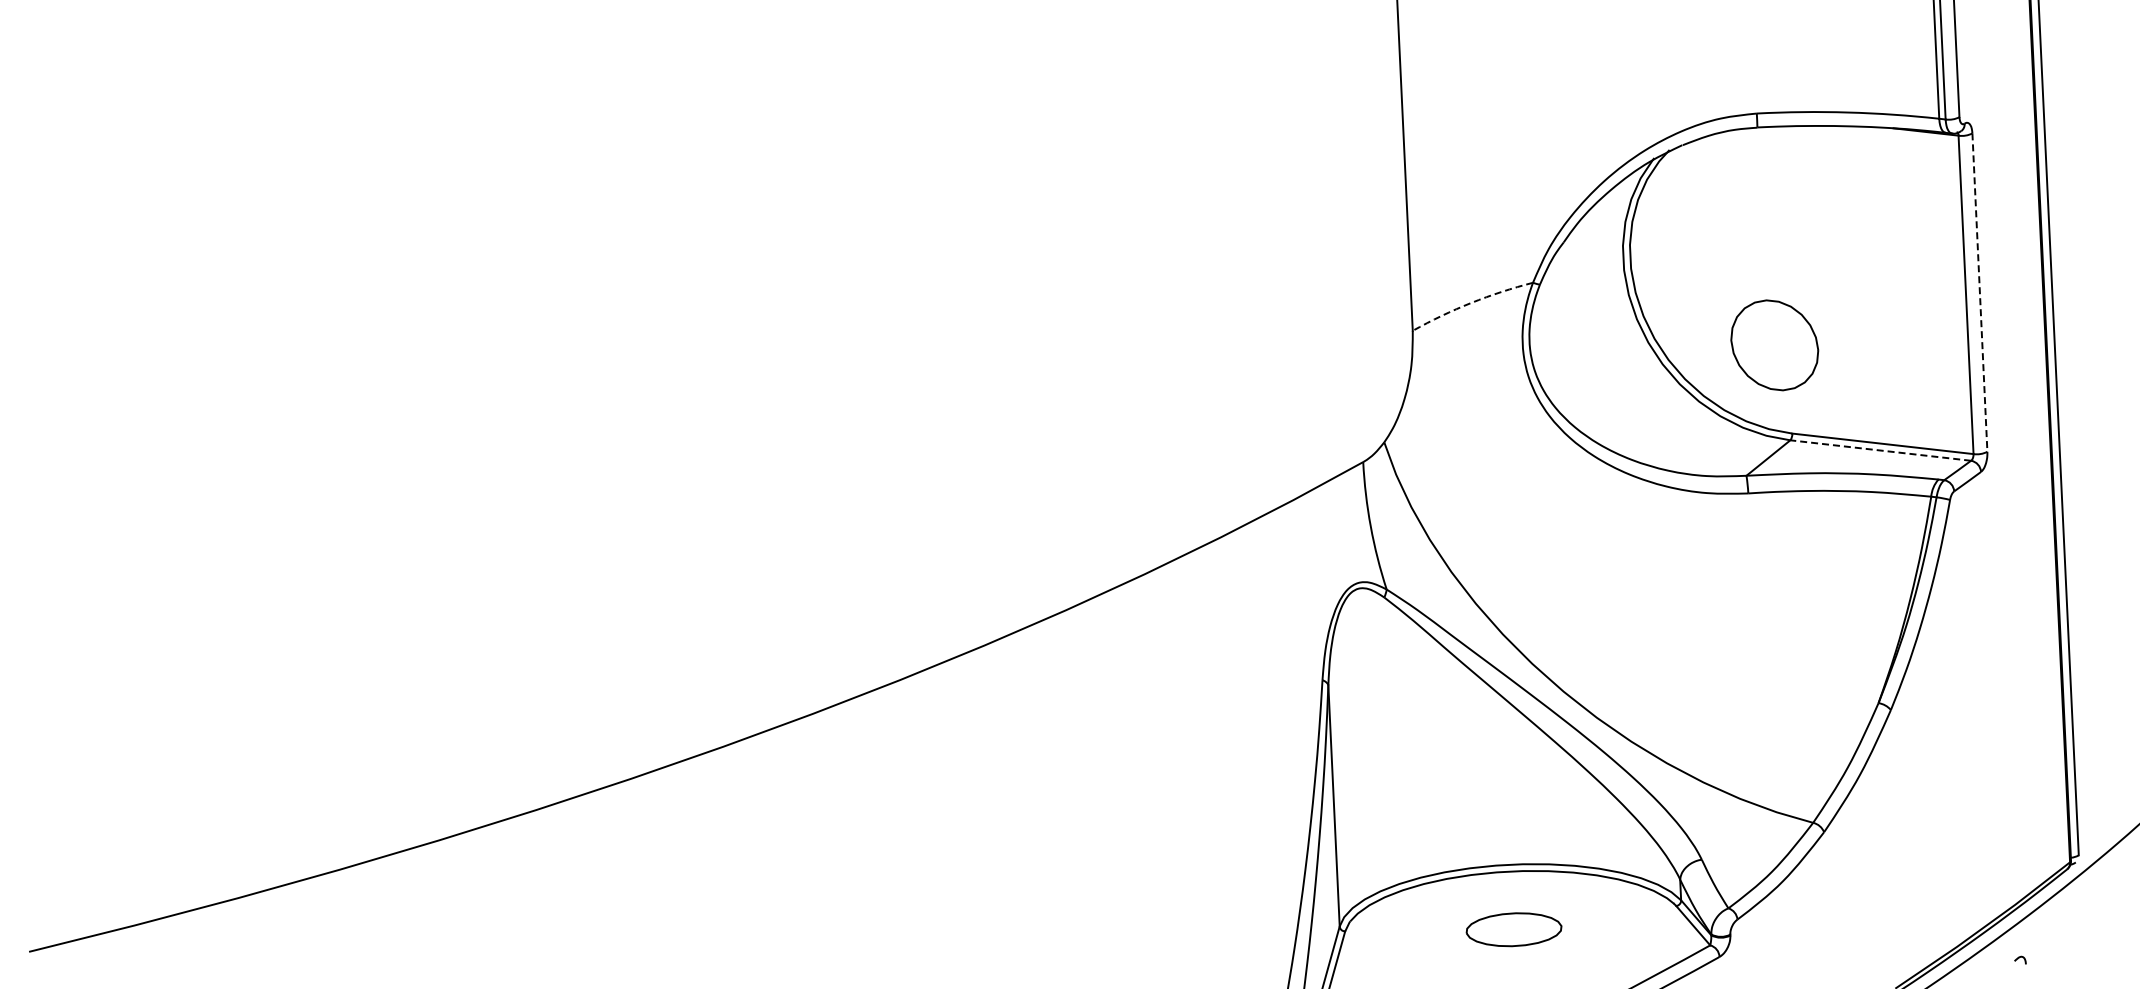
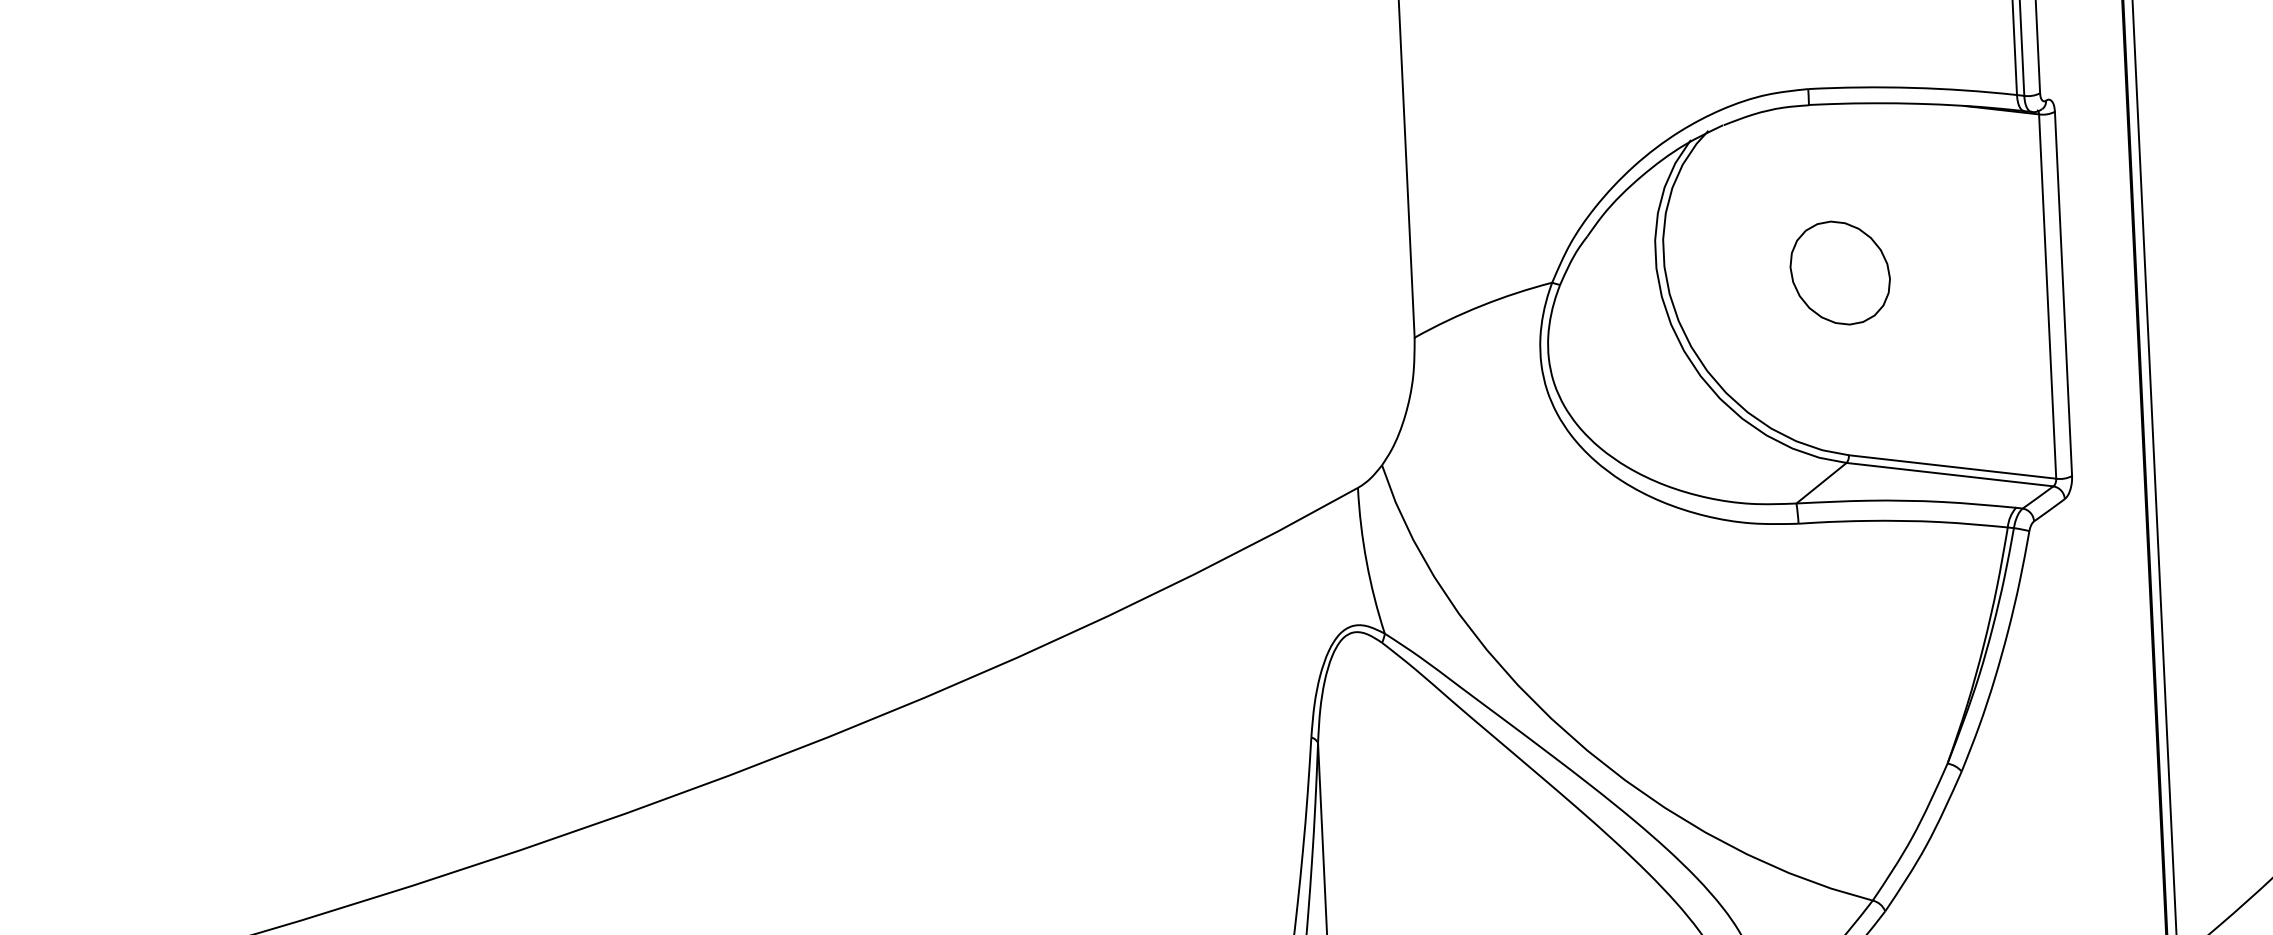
line: (1979, 293) -> (2063, 294), dashed -> solid
arc: (1471, 302) -> (1481, 305), dashed -> solid
part: (1774, 345) -> (1839, 273), moved
line: (1880, 450) -> (1949, 474), dashed -> solid

